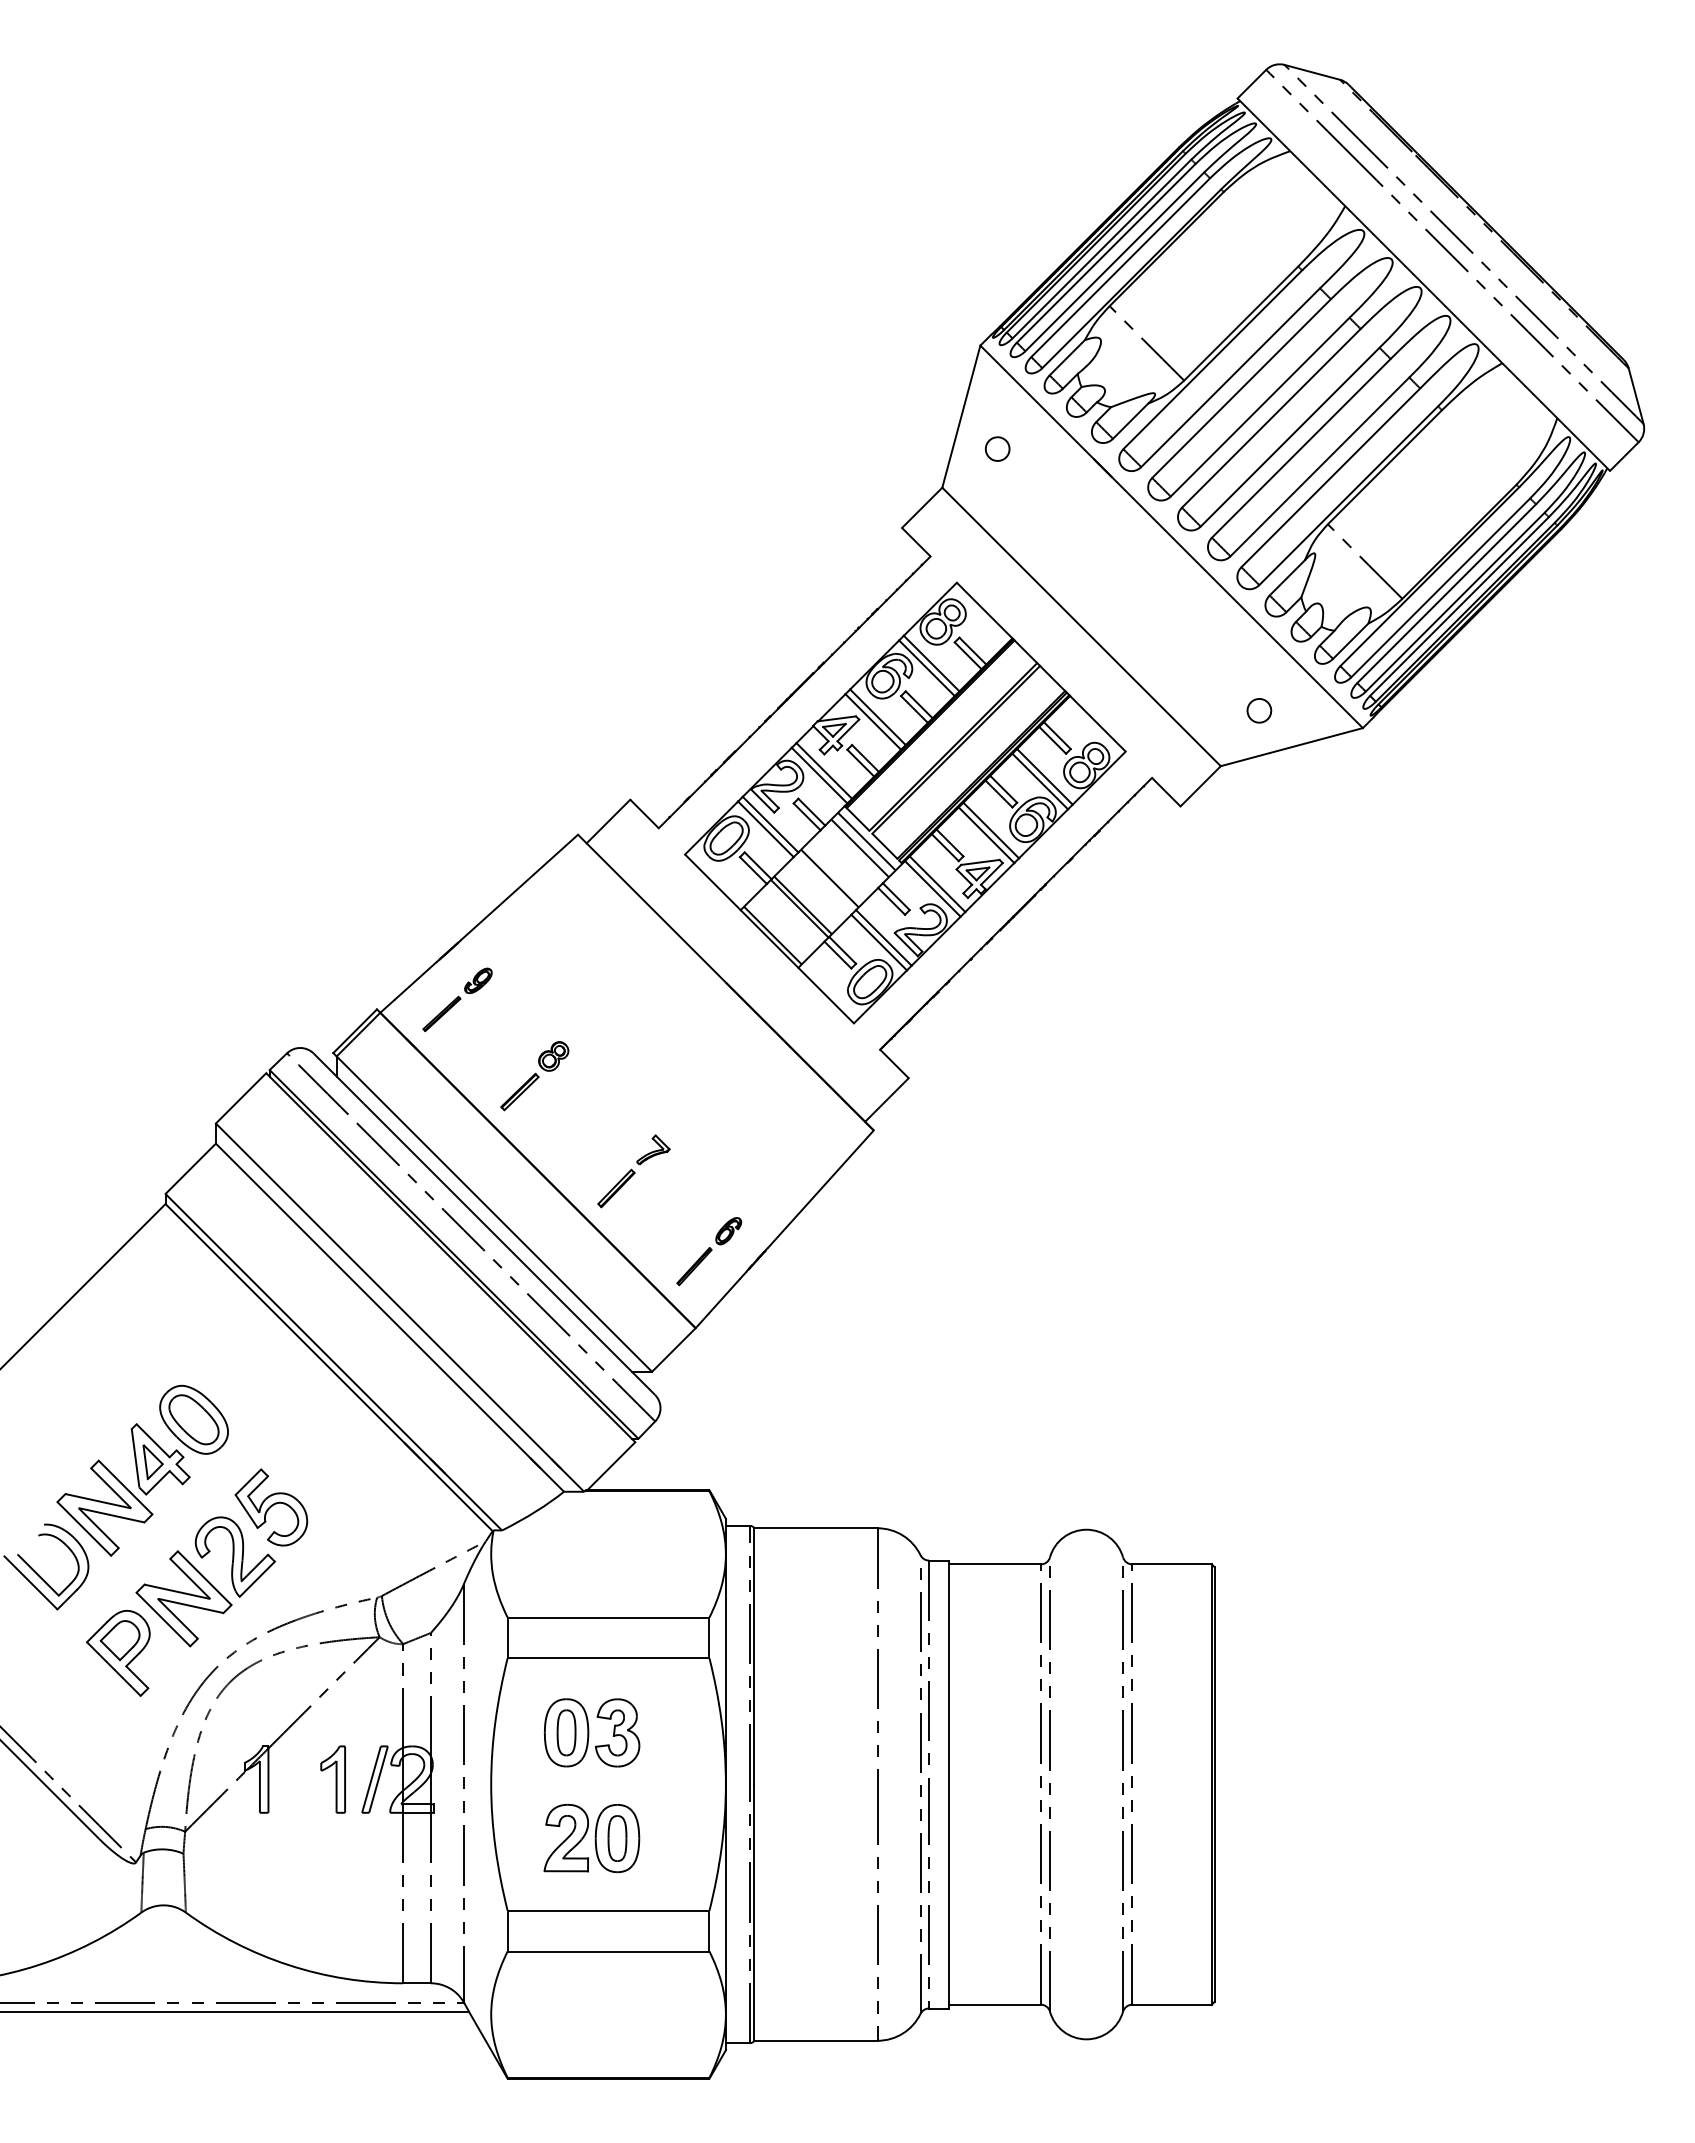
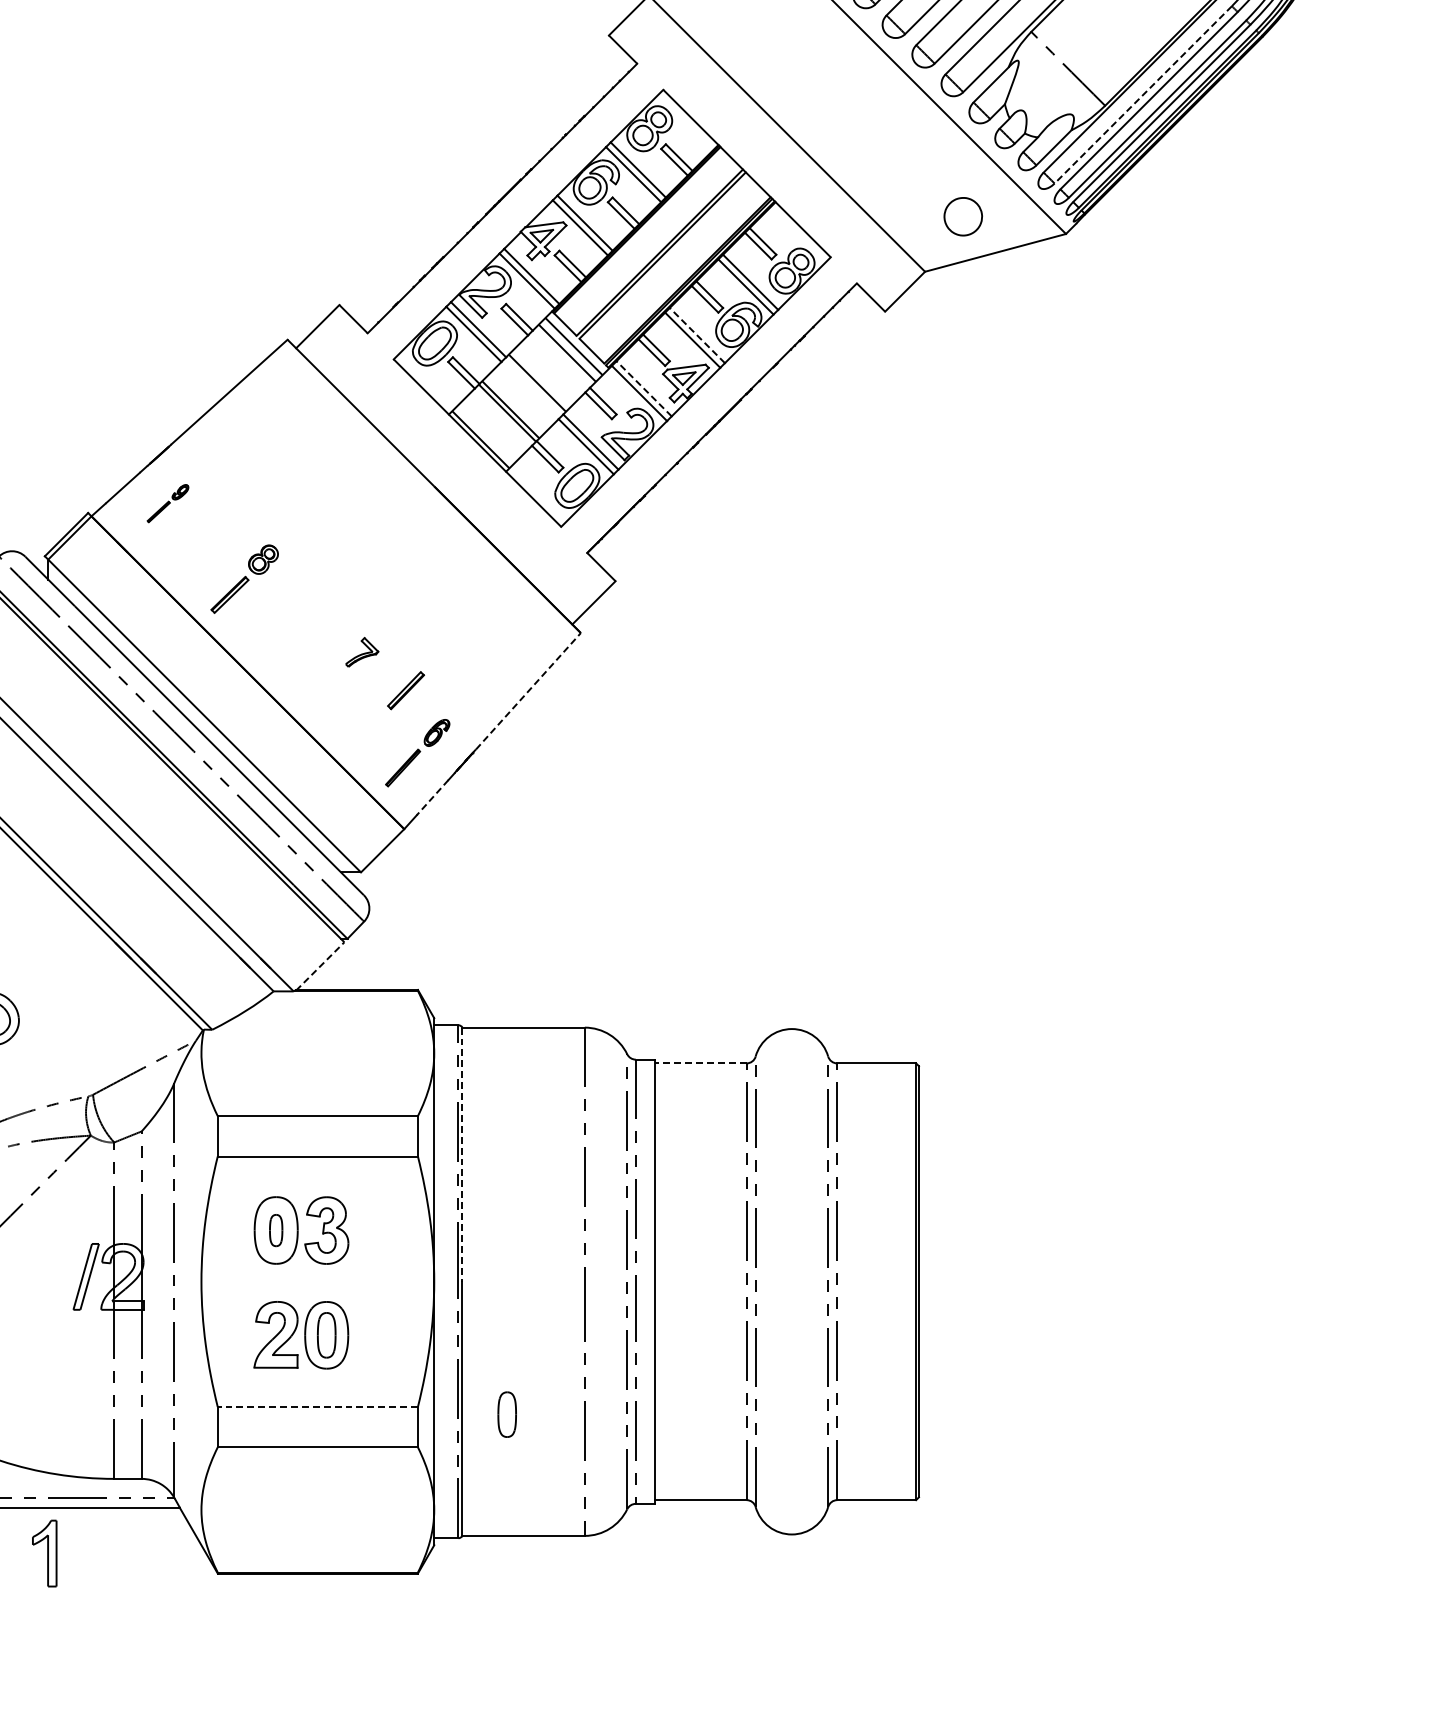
line: (1440, 588) -> (1142, 95), solid -> dashed
part: (1259, 710) -> (963, 216), size x1.6
line: (990, 830) -> (696, 335), solid -> dashed
line: (937, 883) -> (644, 388), solid -> dashed
part: (457, 999) -> (168, 503), size x0.6
part: (616, 1188) -> (406, 690), moved
line: (820, 1189) -> (528, 691), solid -> dashed
line: (723, 1297) -> (431, 798), solid -> dashed
line: (611, 1466) -> (320, 966), solid -> dashed
line: (994, 1564) -> (700, 1063), solid -> dashed
line: (754, 1656) -> (462, 1154), solid -> dashed
part: (566, 1732) -> (276, 1230), size x0.7
part: (332, 1779) -> (44, 1553), moved
line: (608, 1910) -> (317, 1406), solid -> dashed
part: (799, 1918) -> (507, 1414), added

